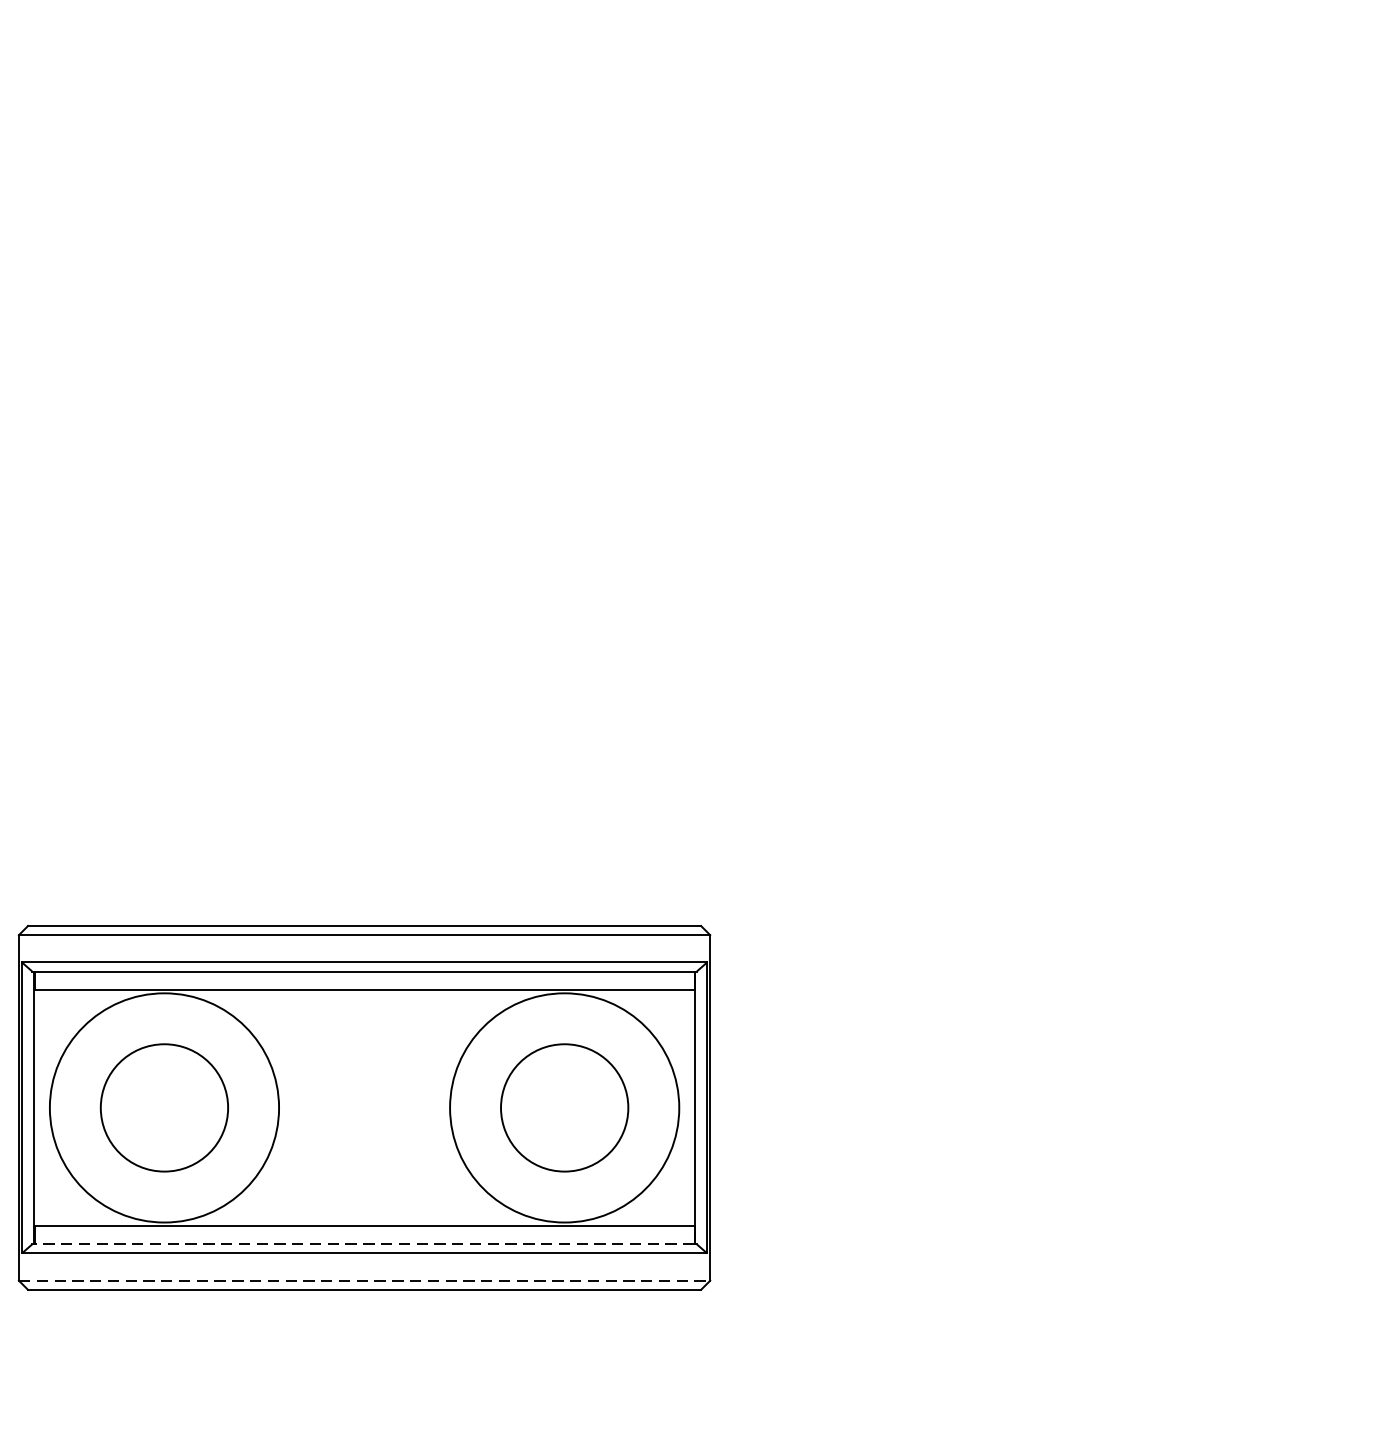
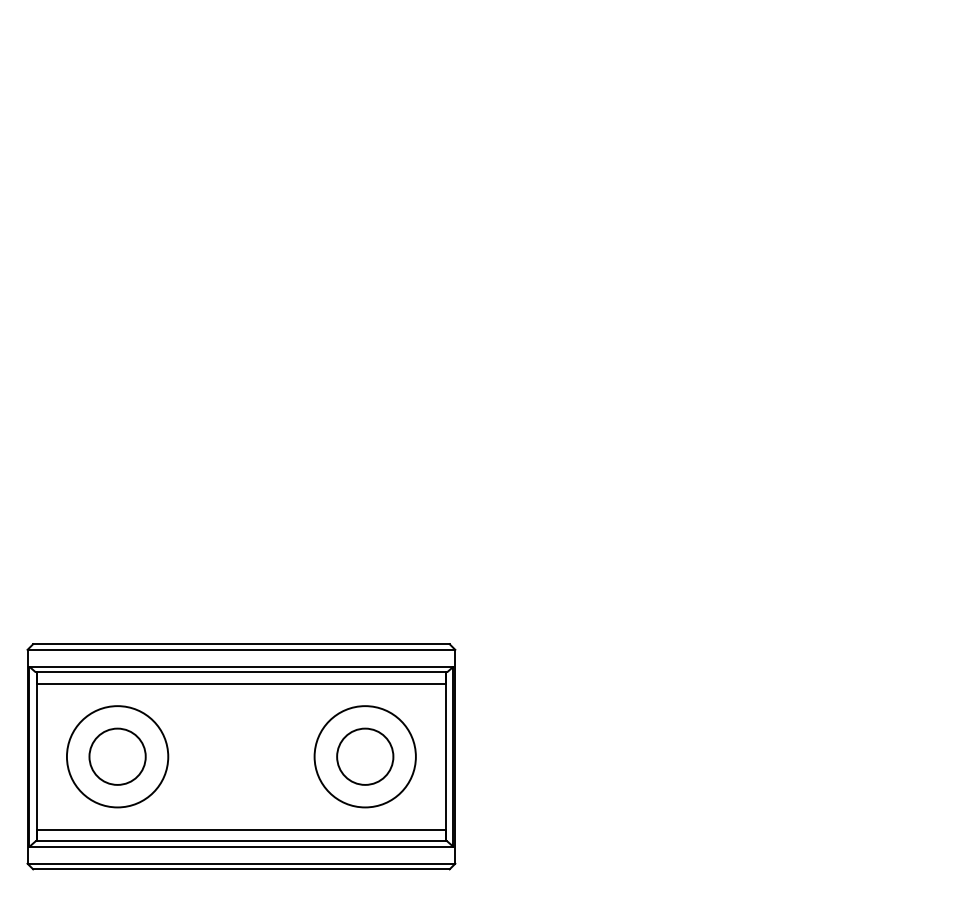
circle: (164, 1107) -> (117, 756), size x0.71
circle: (164, 1107) -> (117, 756), size x0.71
circle: (563, 1107) -> (364, 756), size x0.71
circle: (565, 1107) -> (365, 756), size x0.71
line: (363, 1244) -> (240, 841), dashed -> solid
line: (364, 1280) -> (241, 863), dashed -> solid

